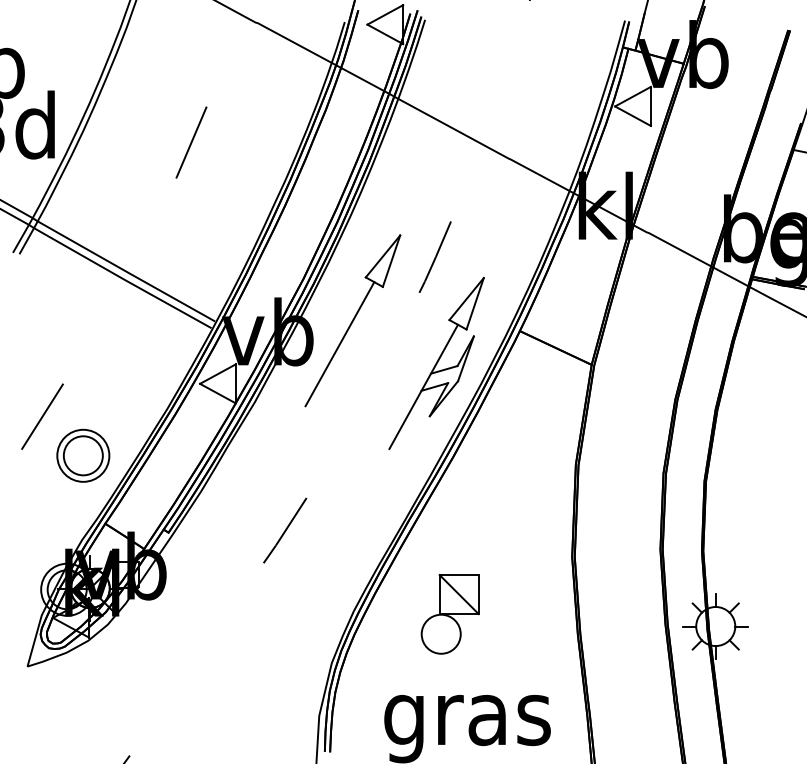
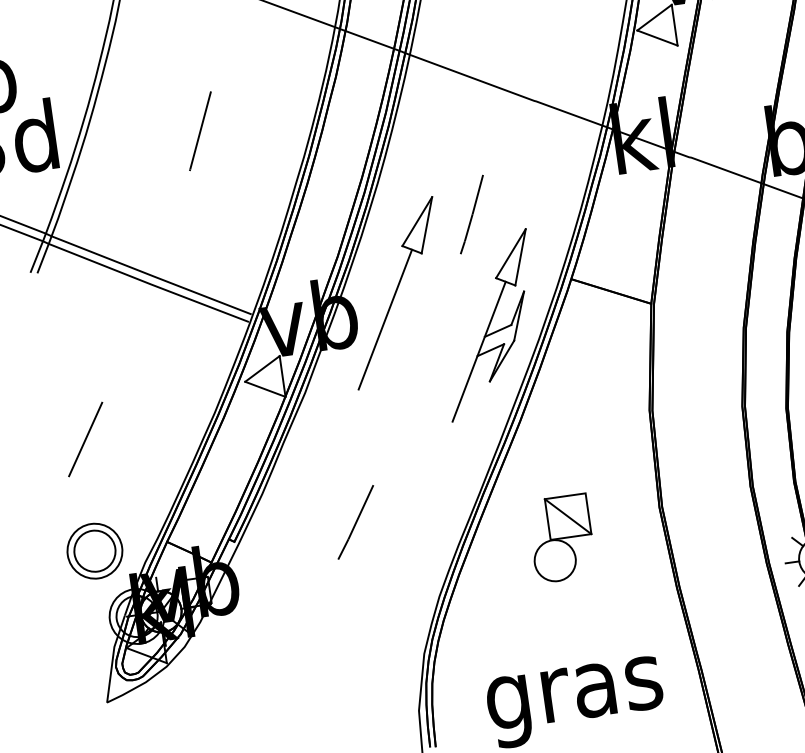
part: (83, 455) -> (95, 550), moved
part: (449, 614) -> (560, 538), moved

